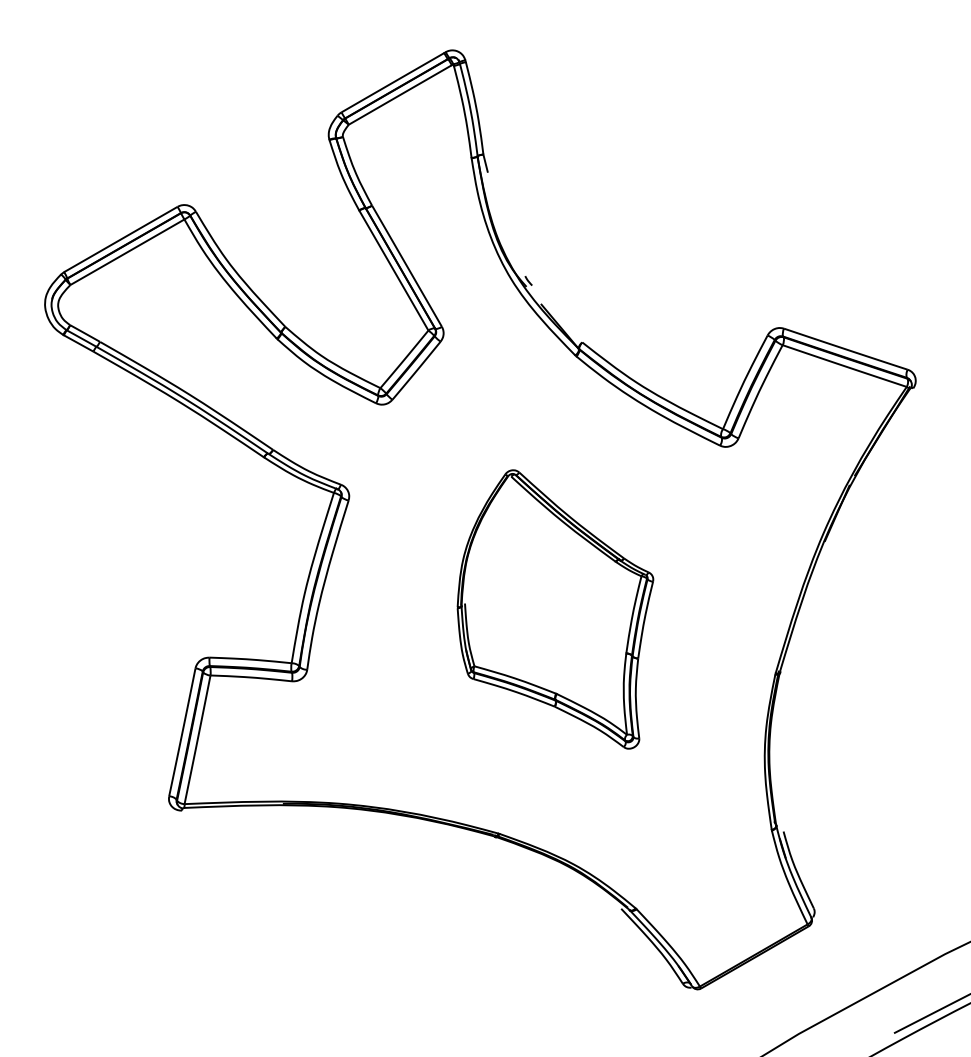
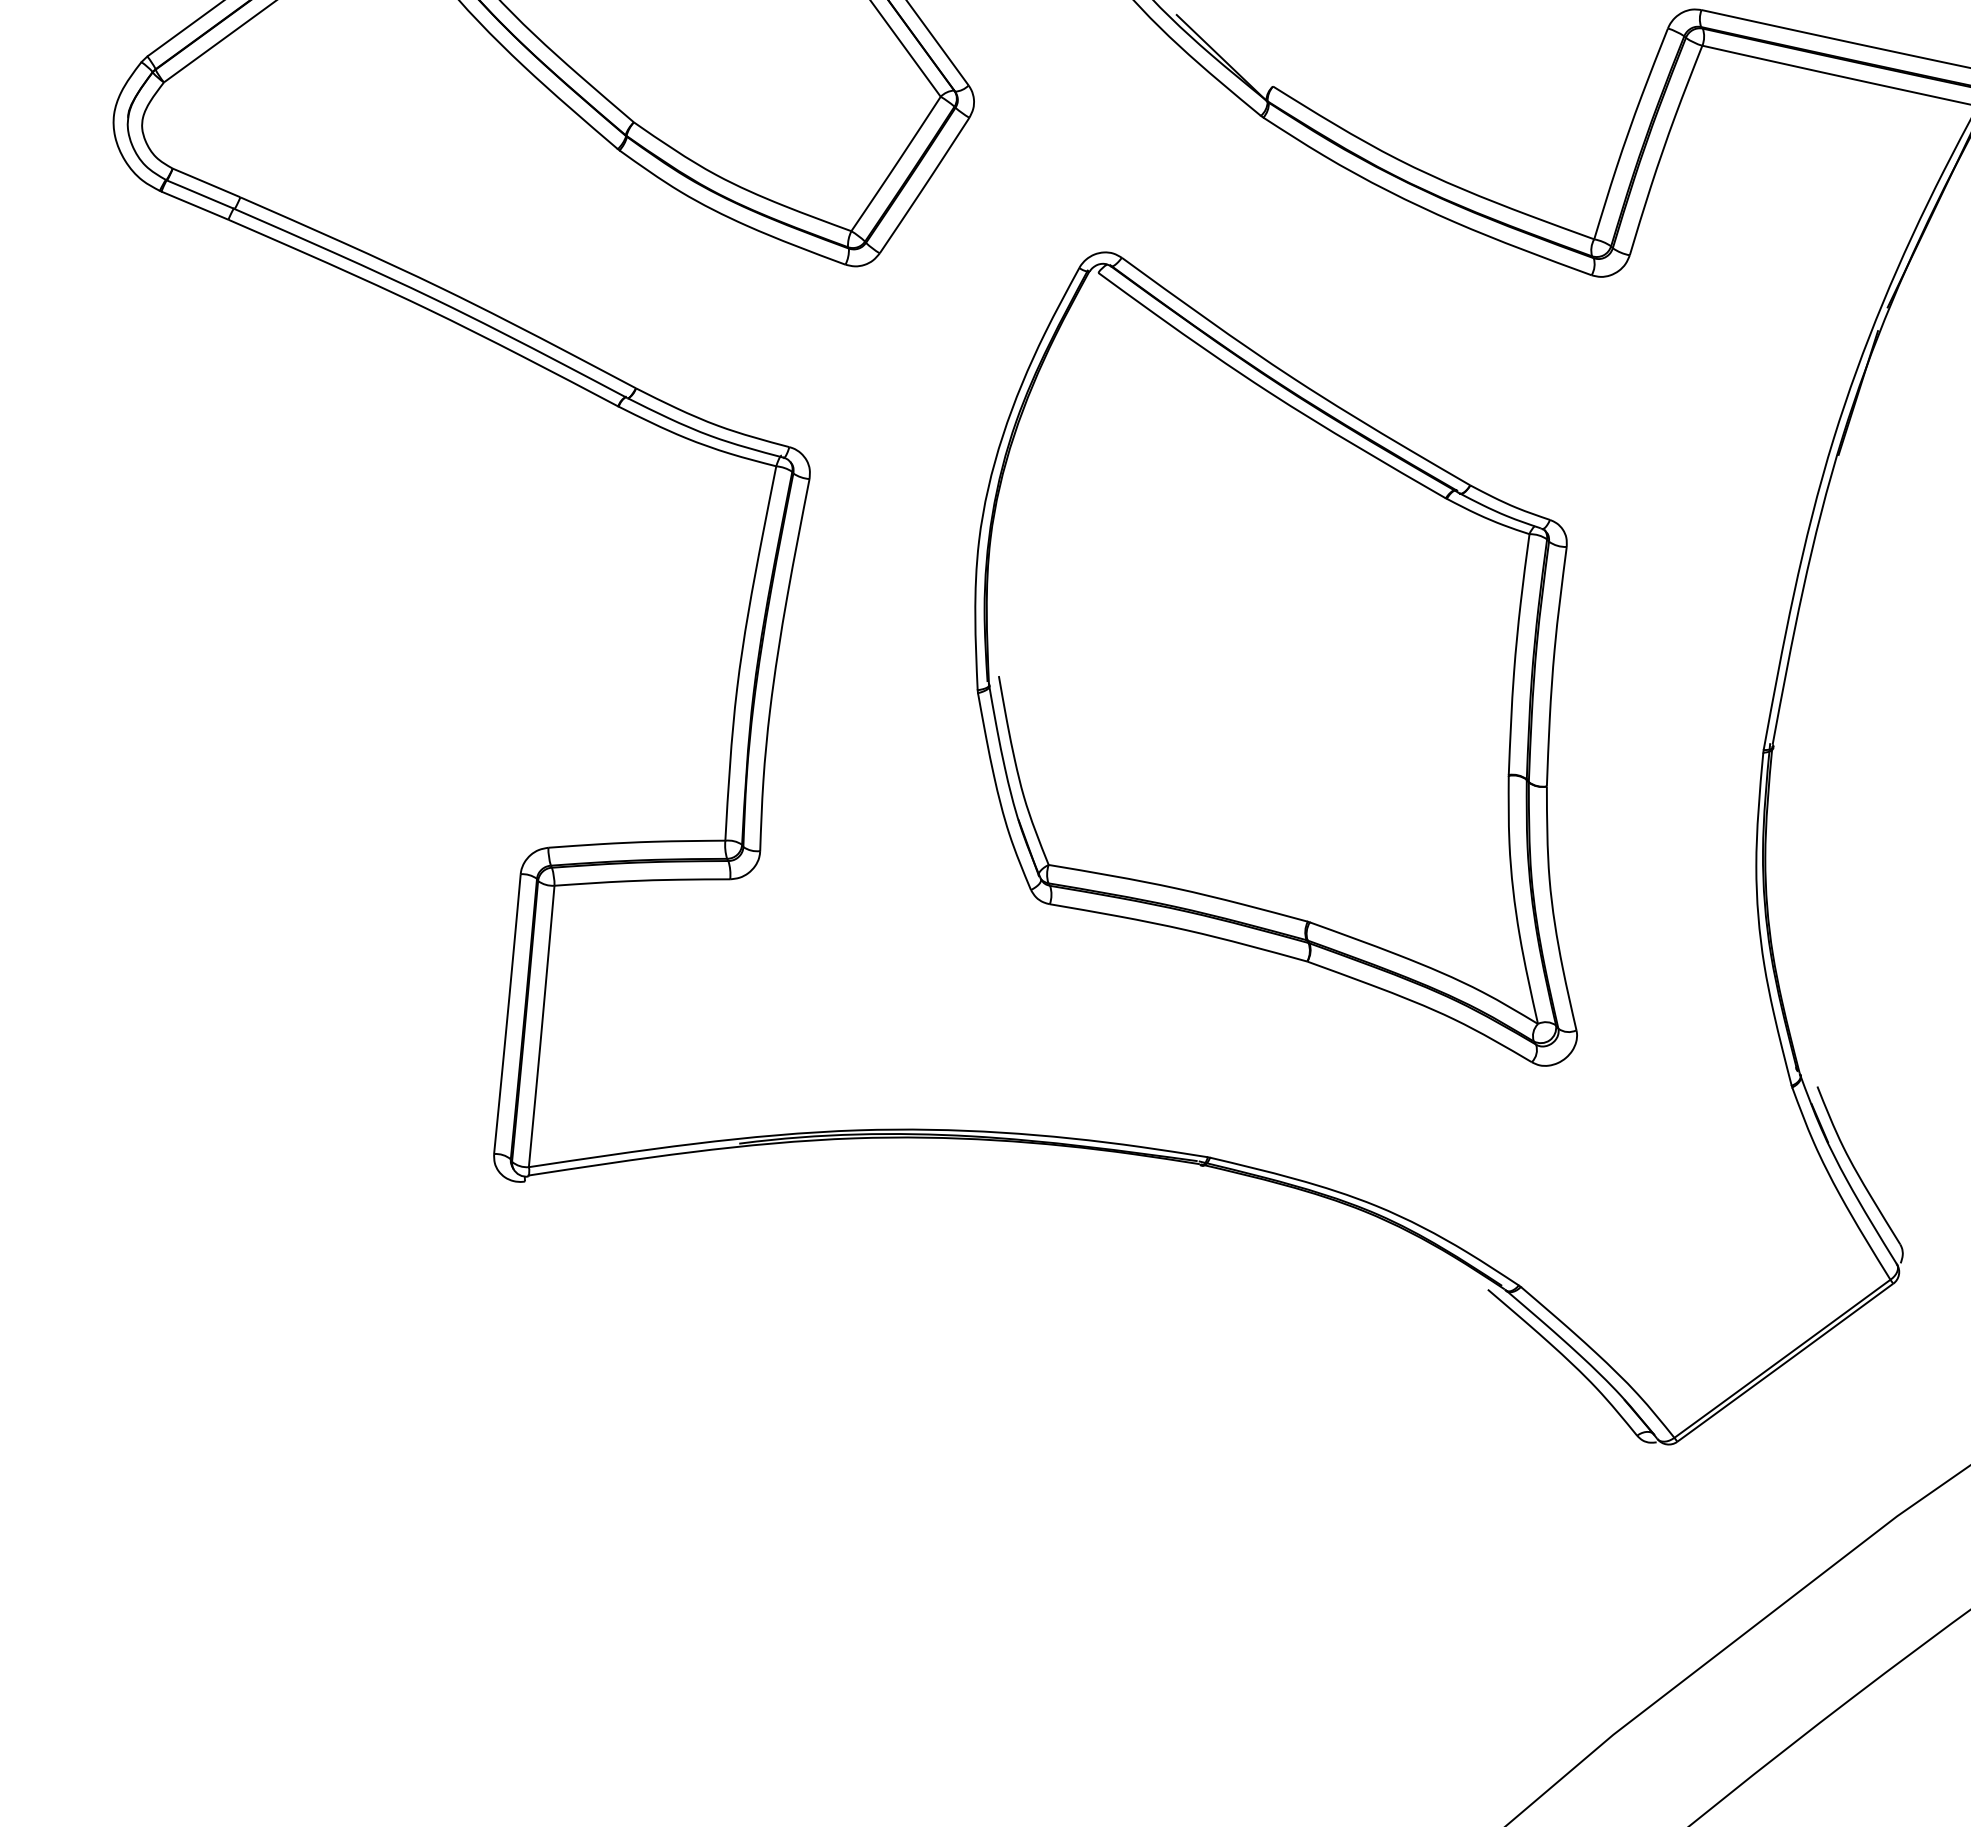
part: (555, 609) -> (1277, 664), size x1.43

